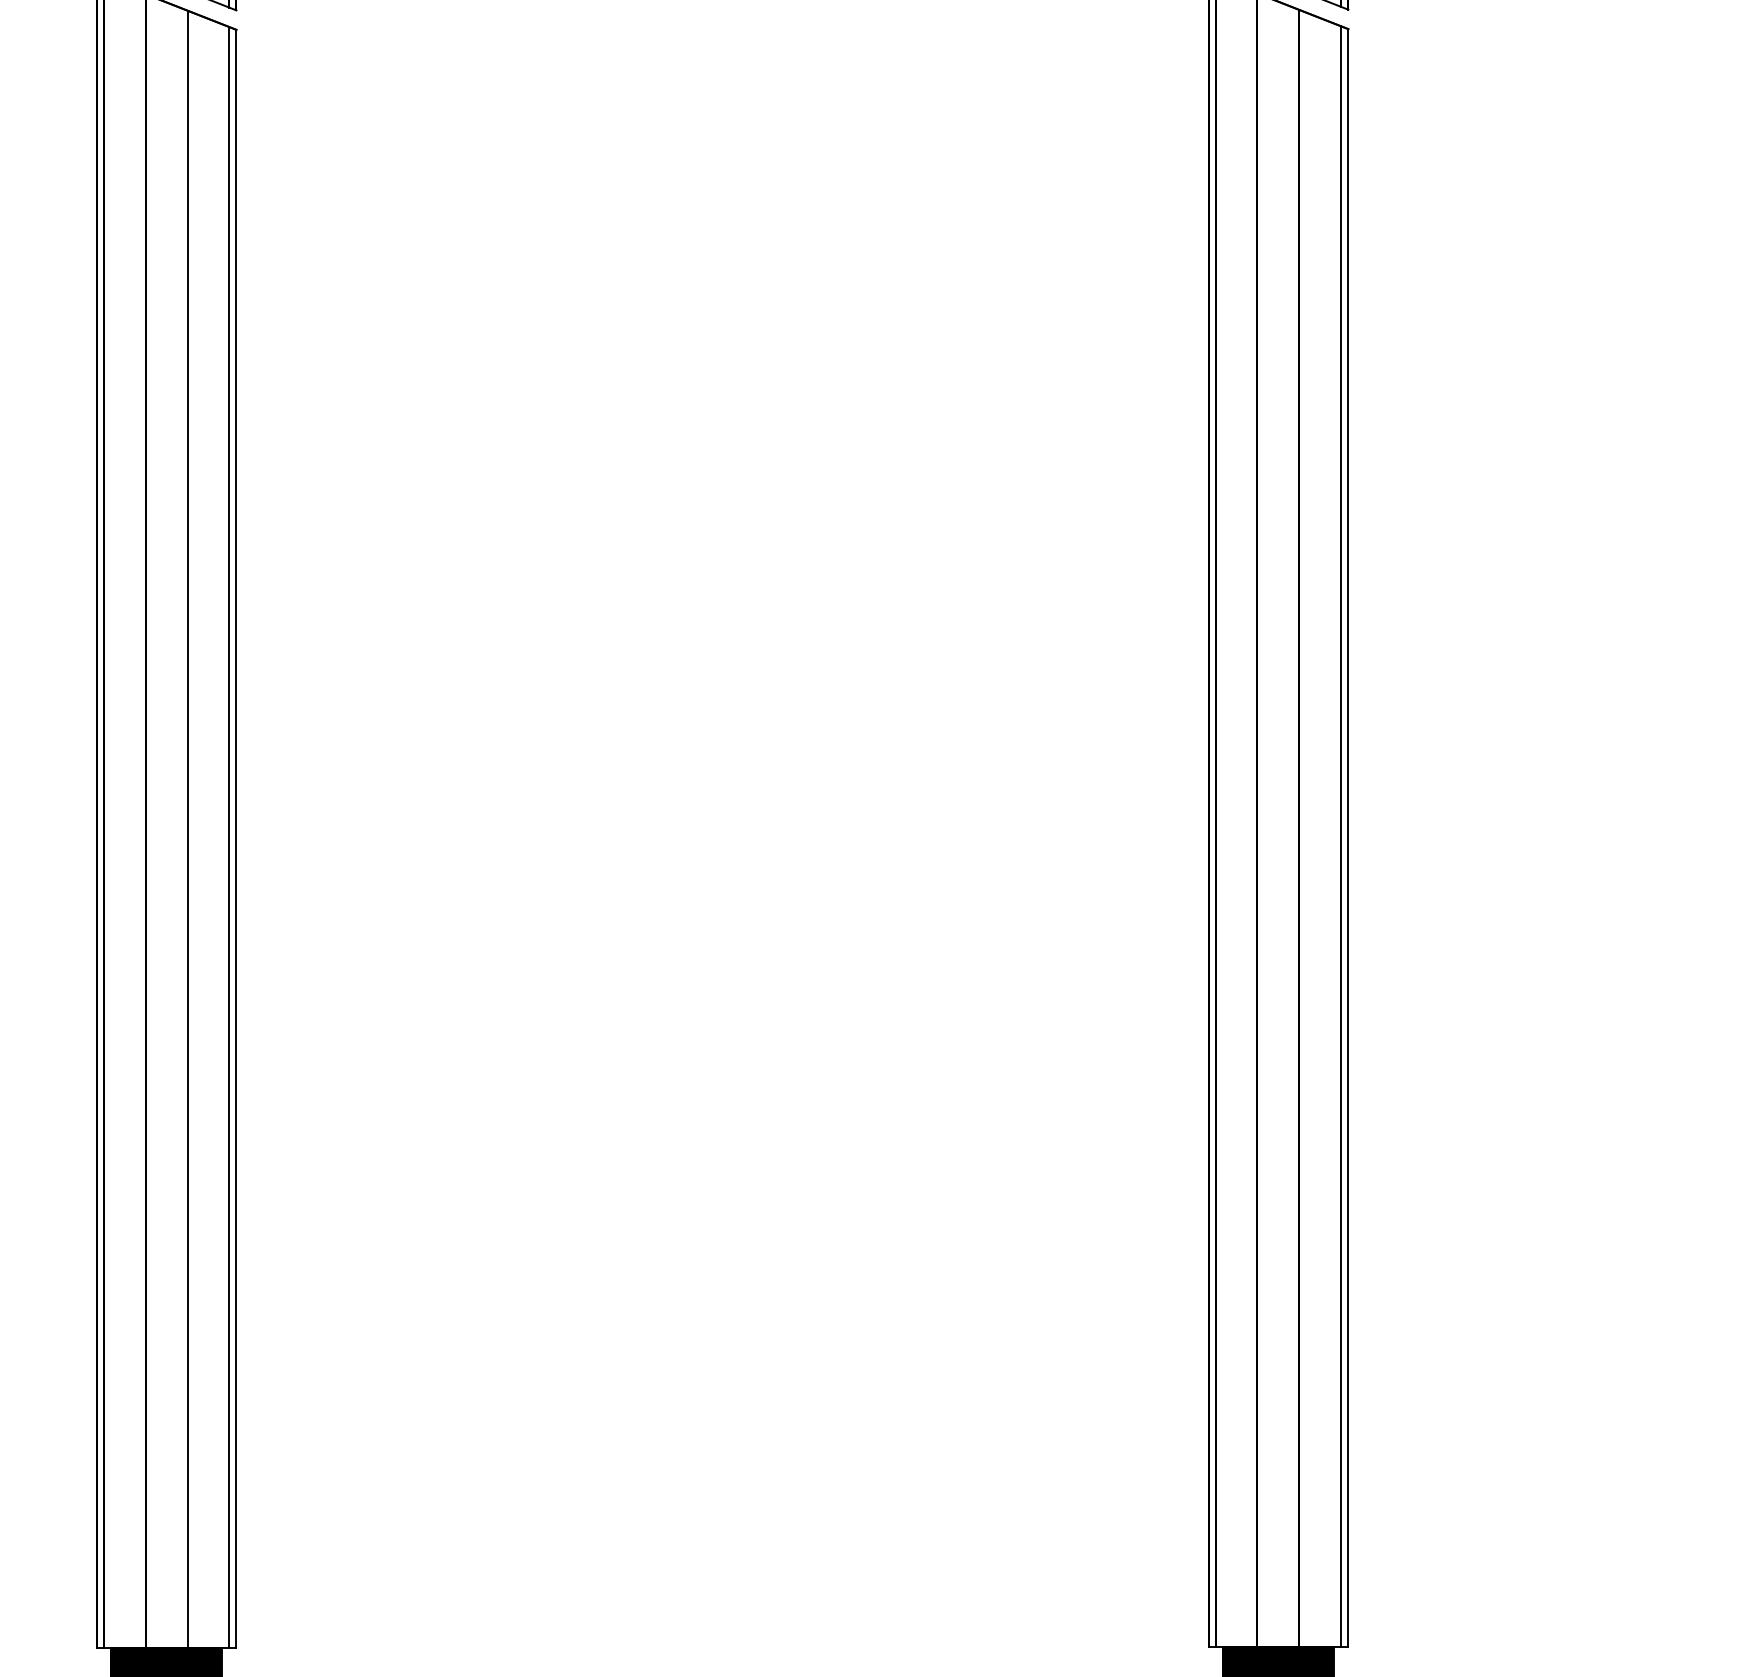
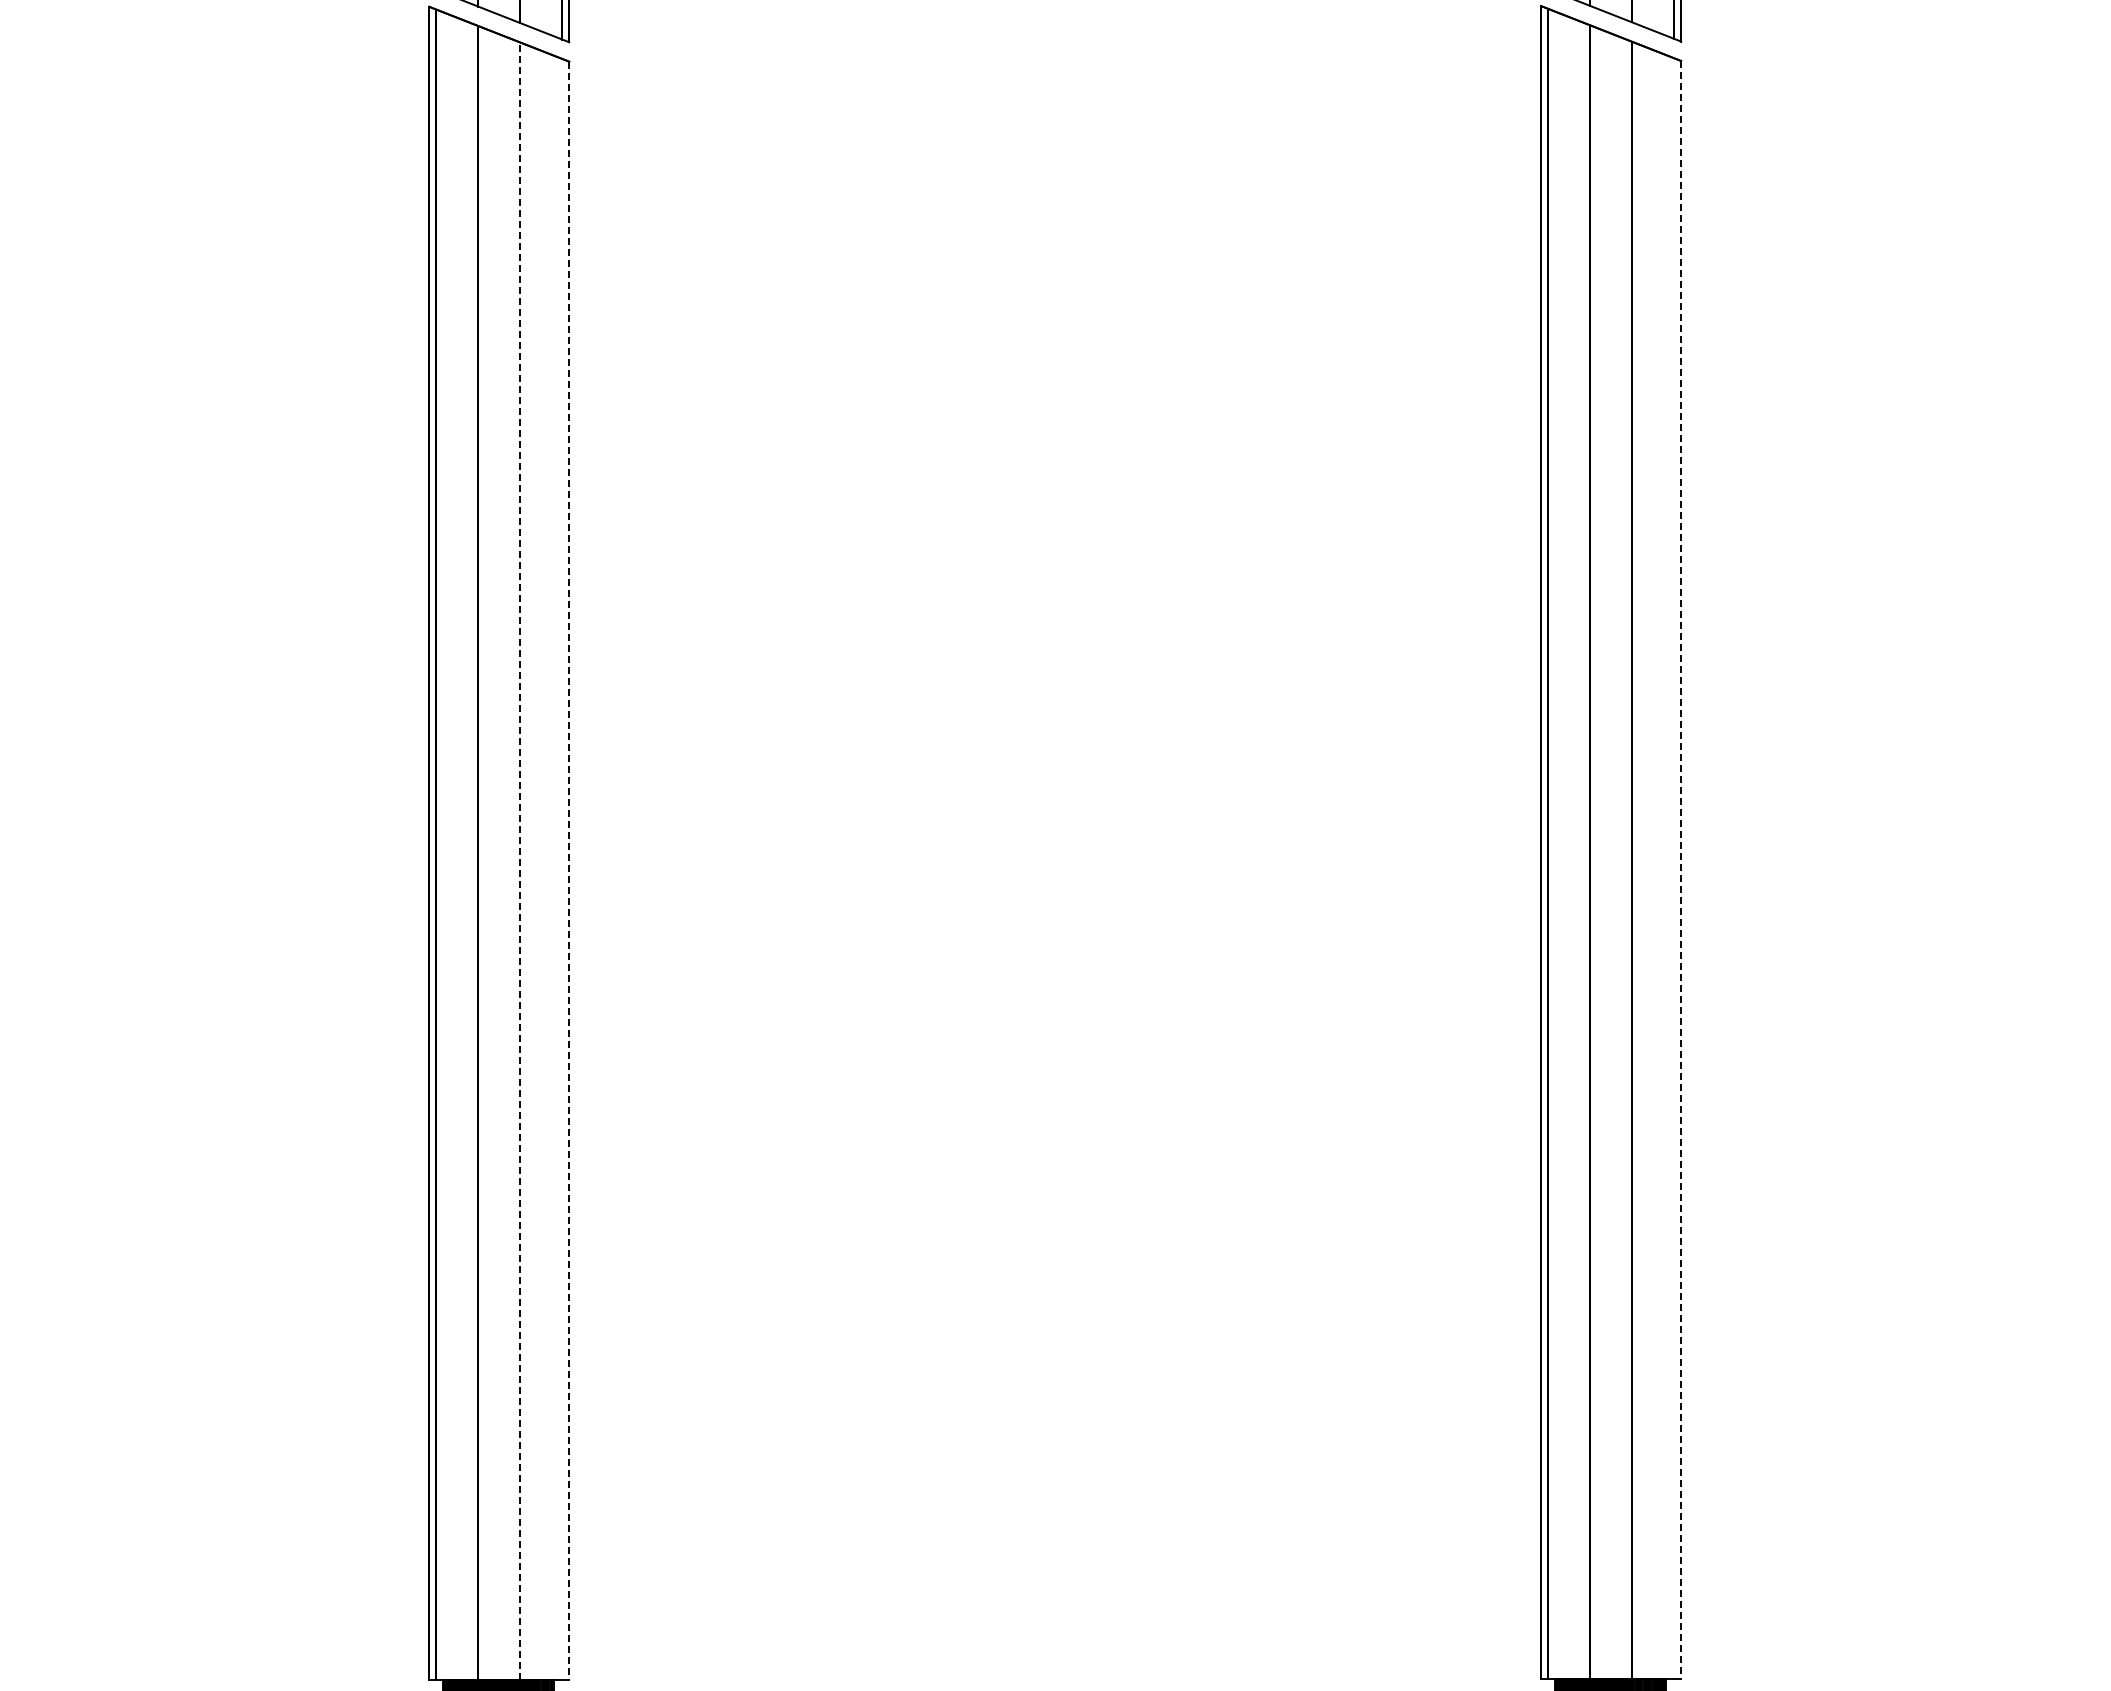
line: (187, 829) -> (520, 861), solid -> dashed
line: (1341, 836) -> (1674, 868), removed
line: (229, 837) -> (562, 869), removed
line: (1348, 838) -> (1681, 870), solid -> dashed
line: (236, 839) -> (569, 871), solid -> dashed

